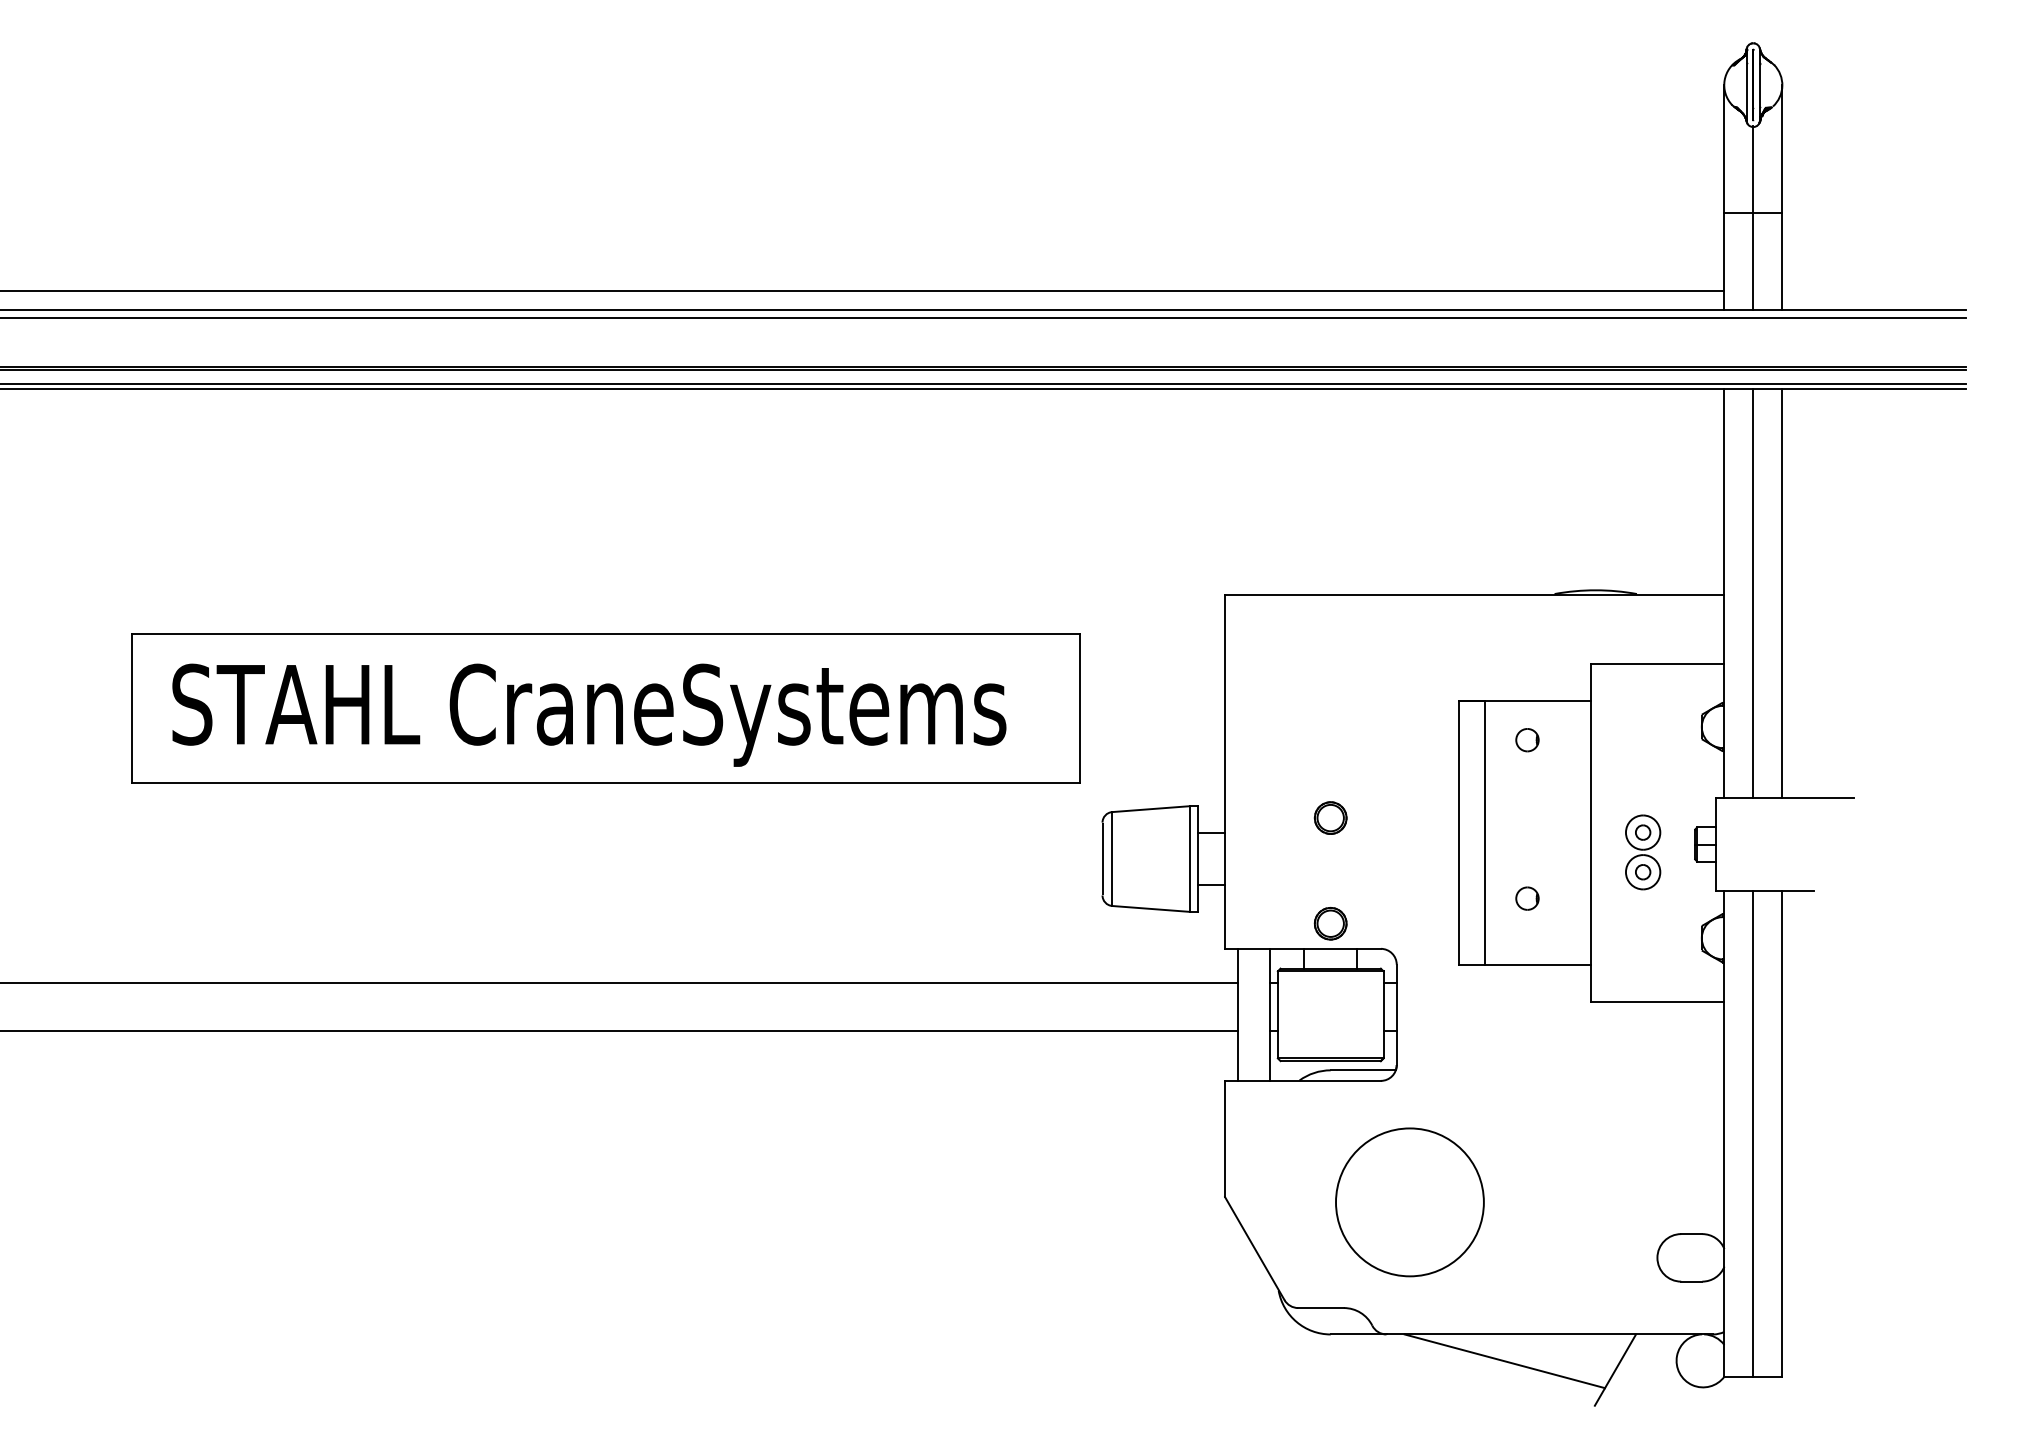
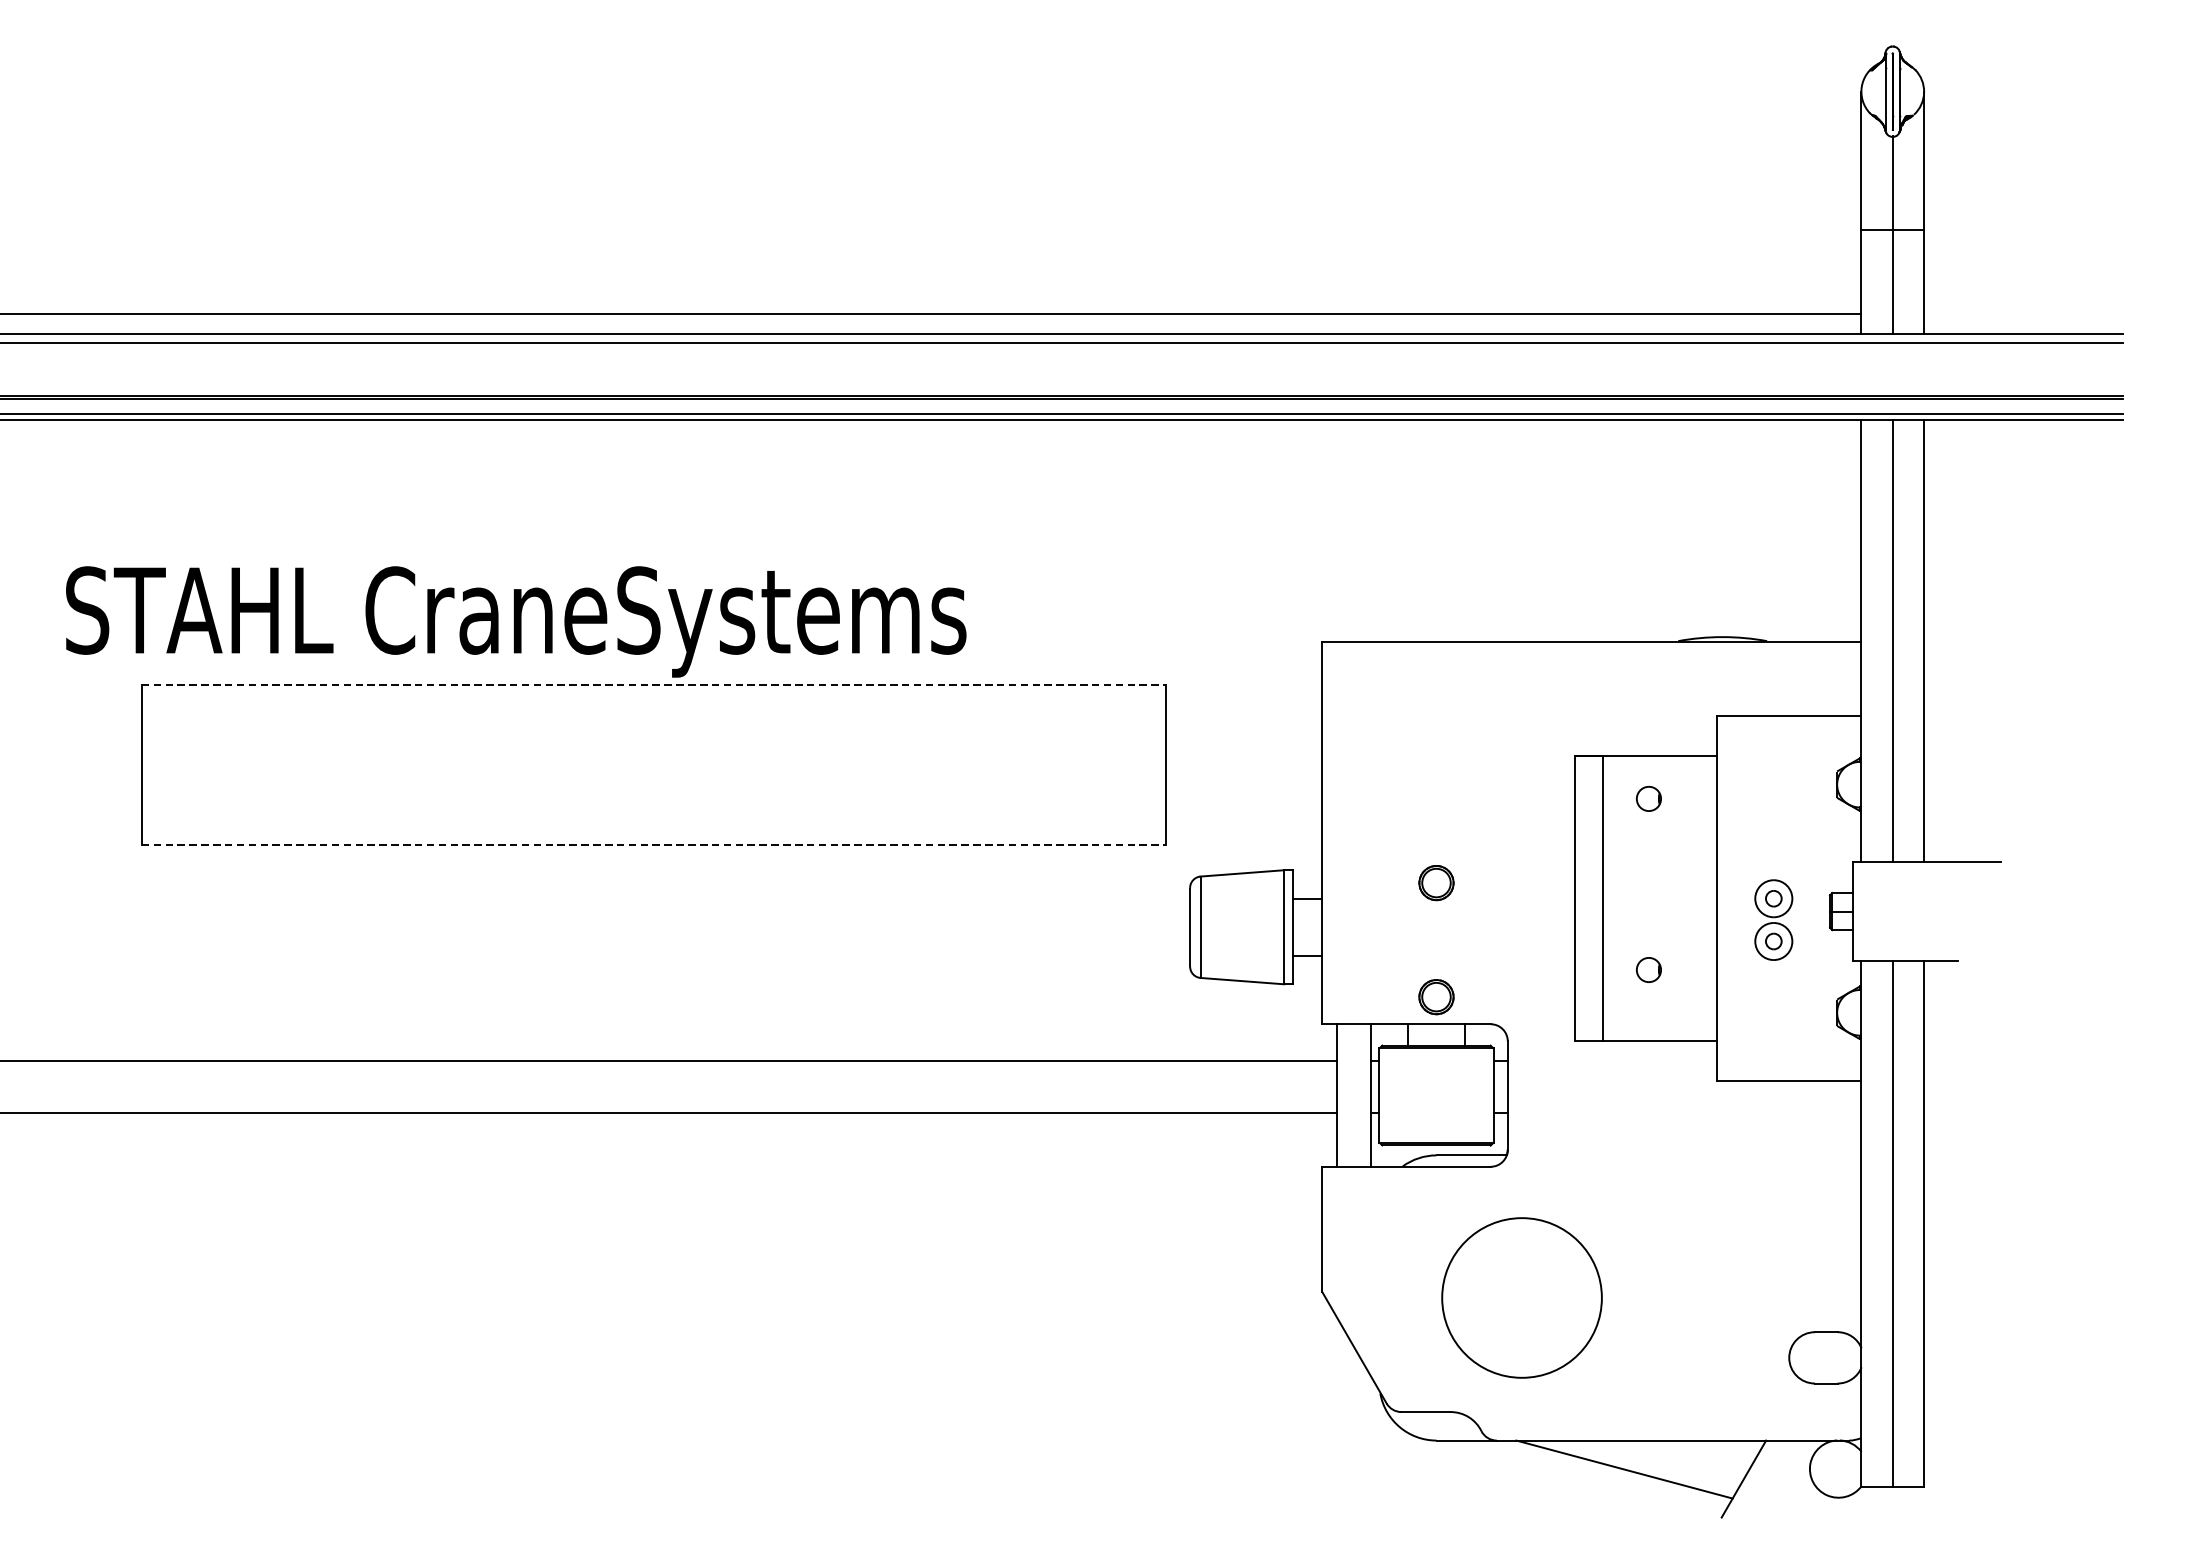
line: (606, 634) -> (654, 684), solid -> dashed
text: (589, 714) -> (516, 621), moved
line: (606, 782) -> (654, 844), solid -> dashed

